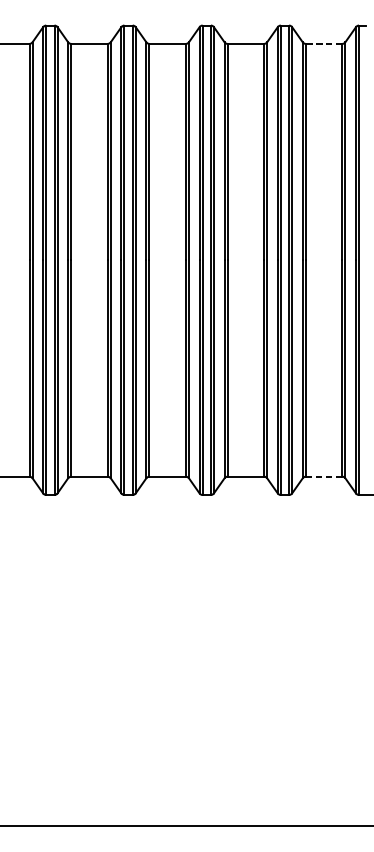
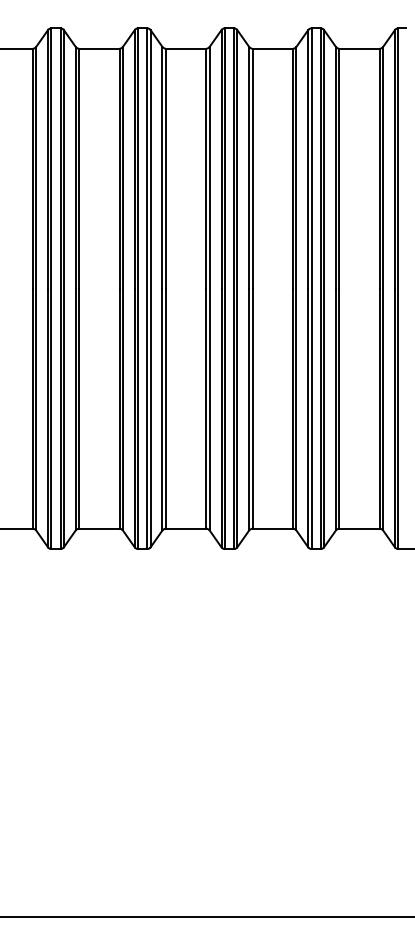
line: (324, 43) -> (359, 48), dashed -> solid
line: (324, 476) -> (360, 528), dashed -> solid

